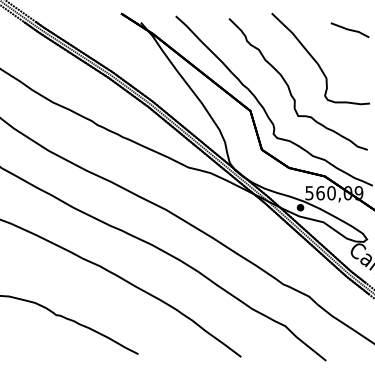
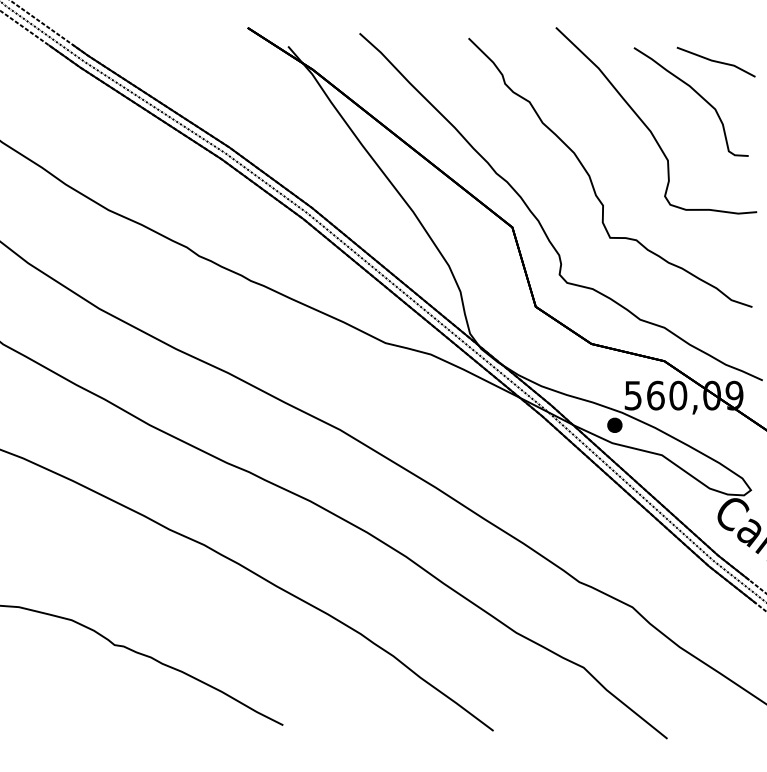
curve: (340, 46) -> (696, 95), added

